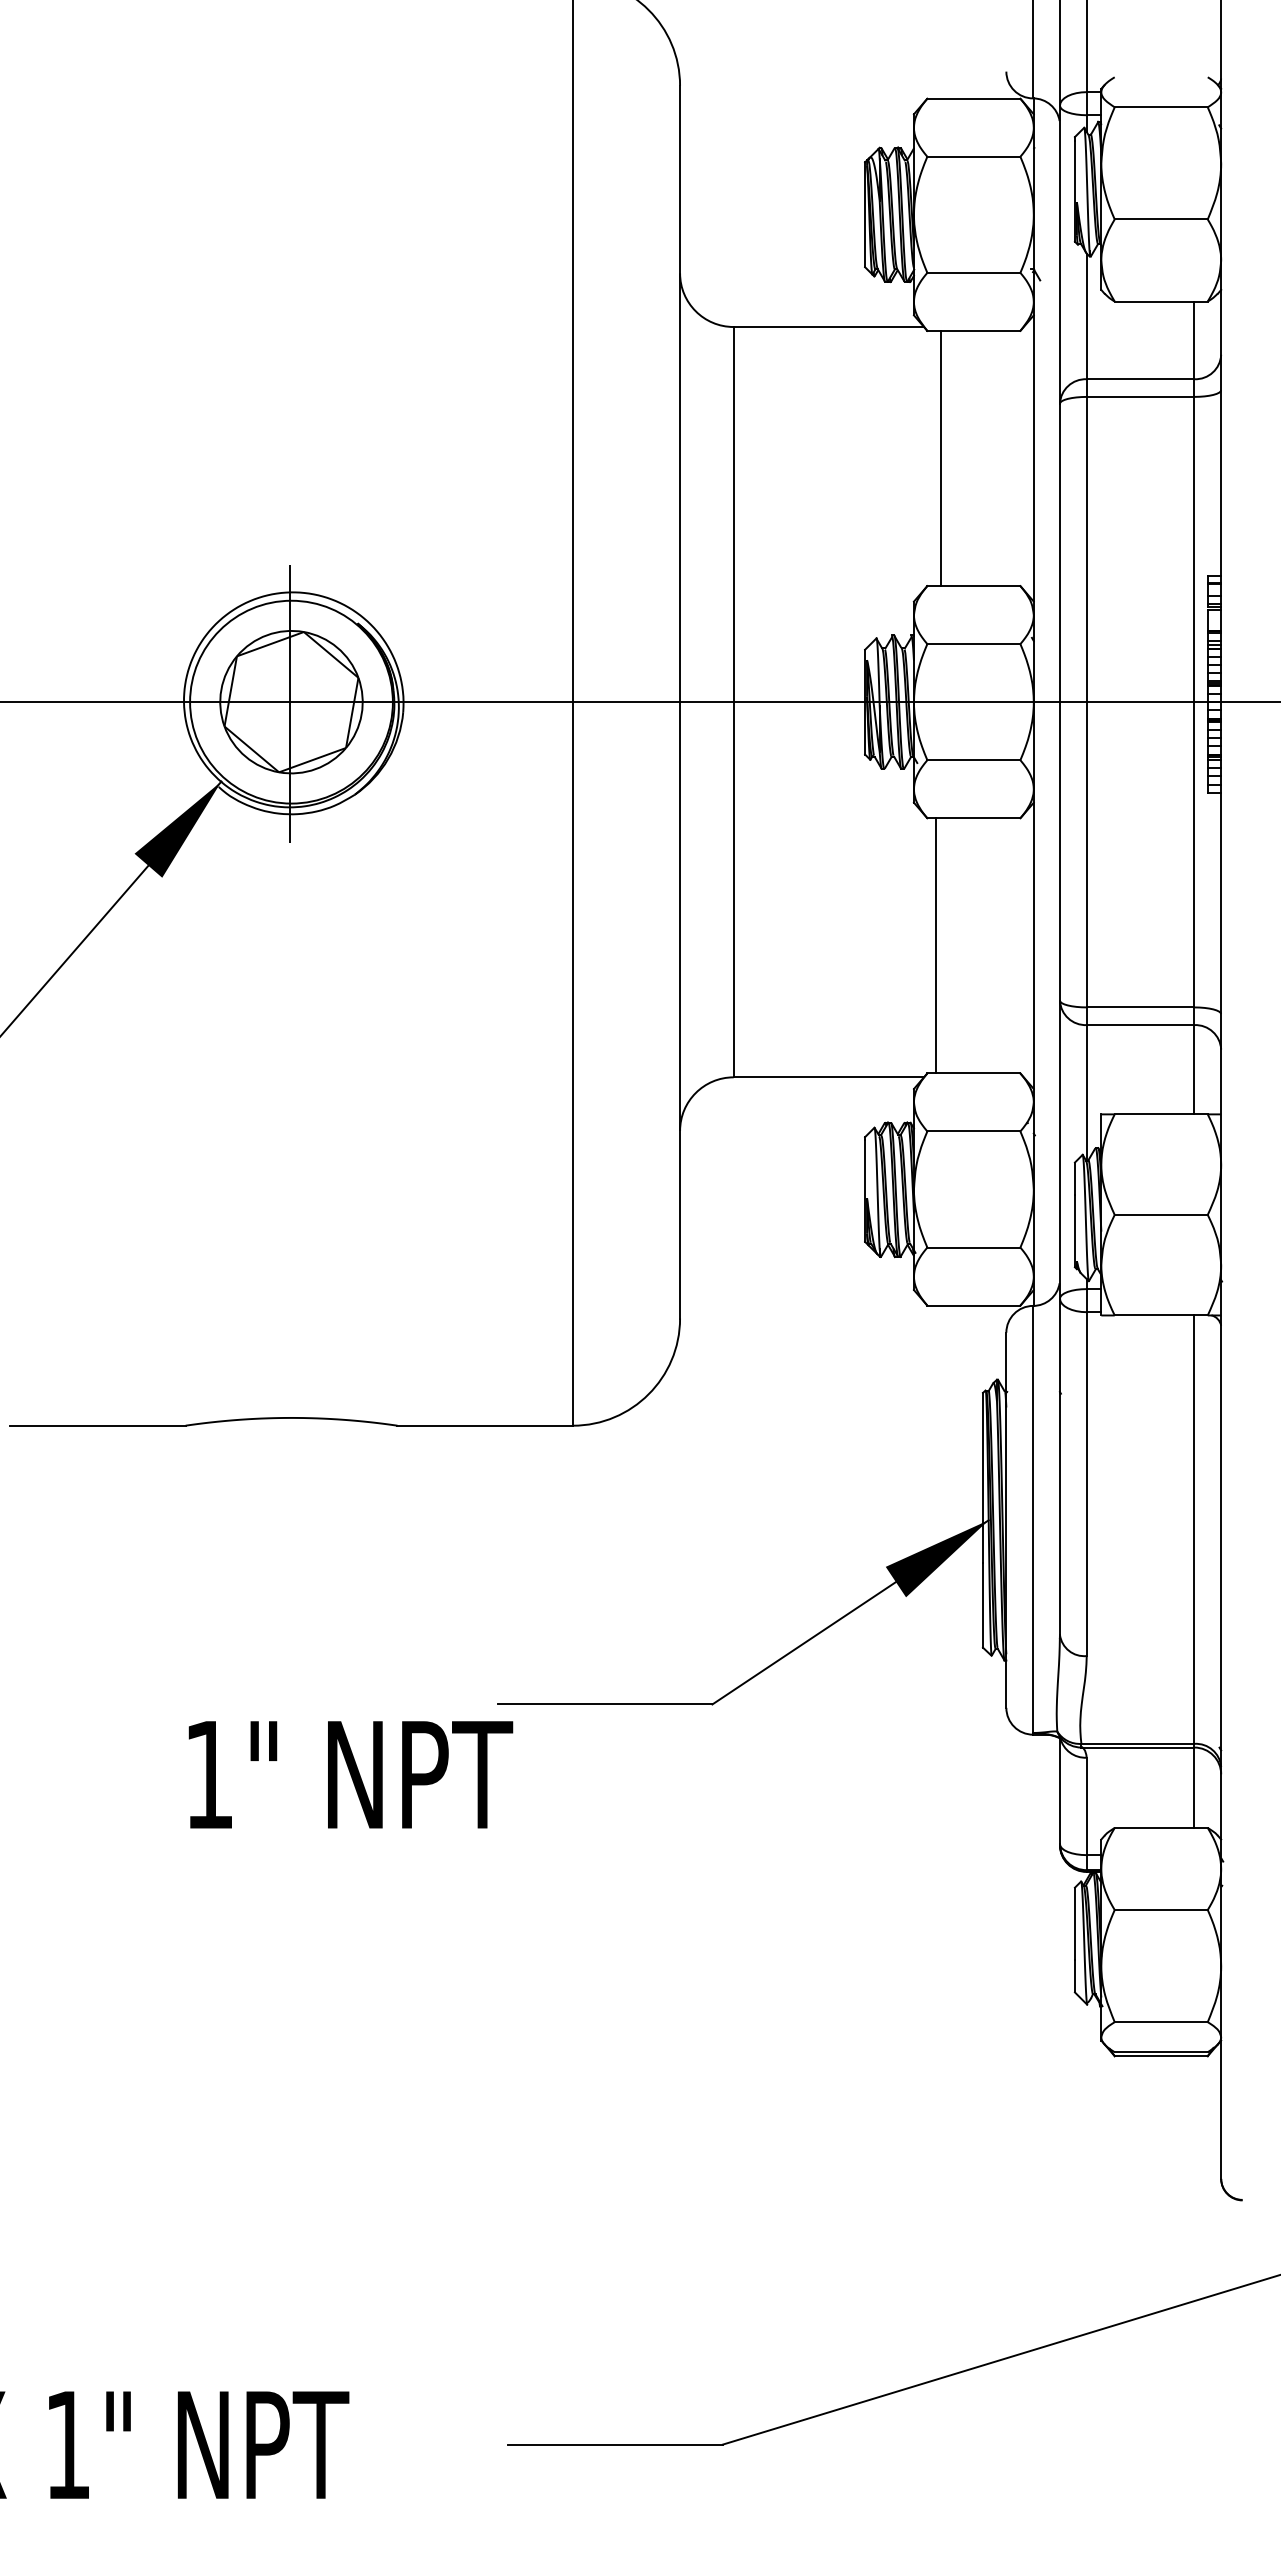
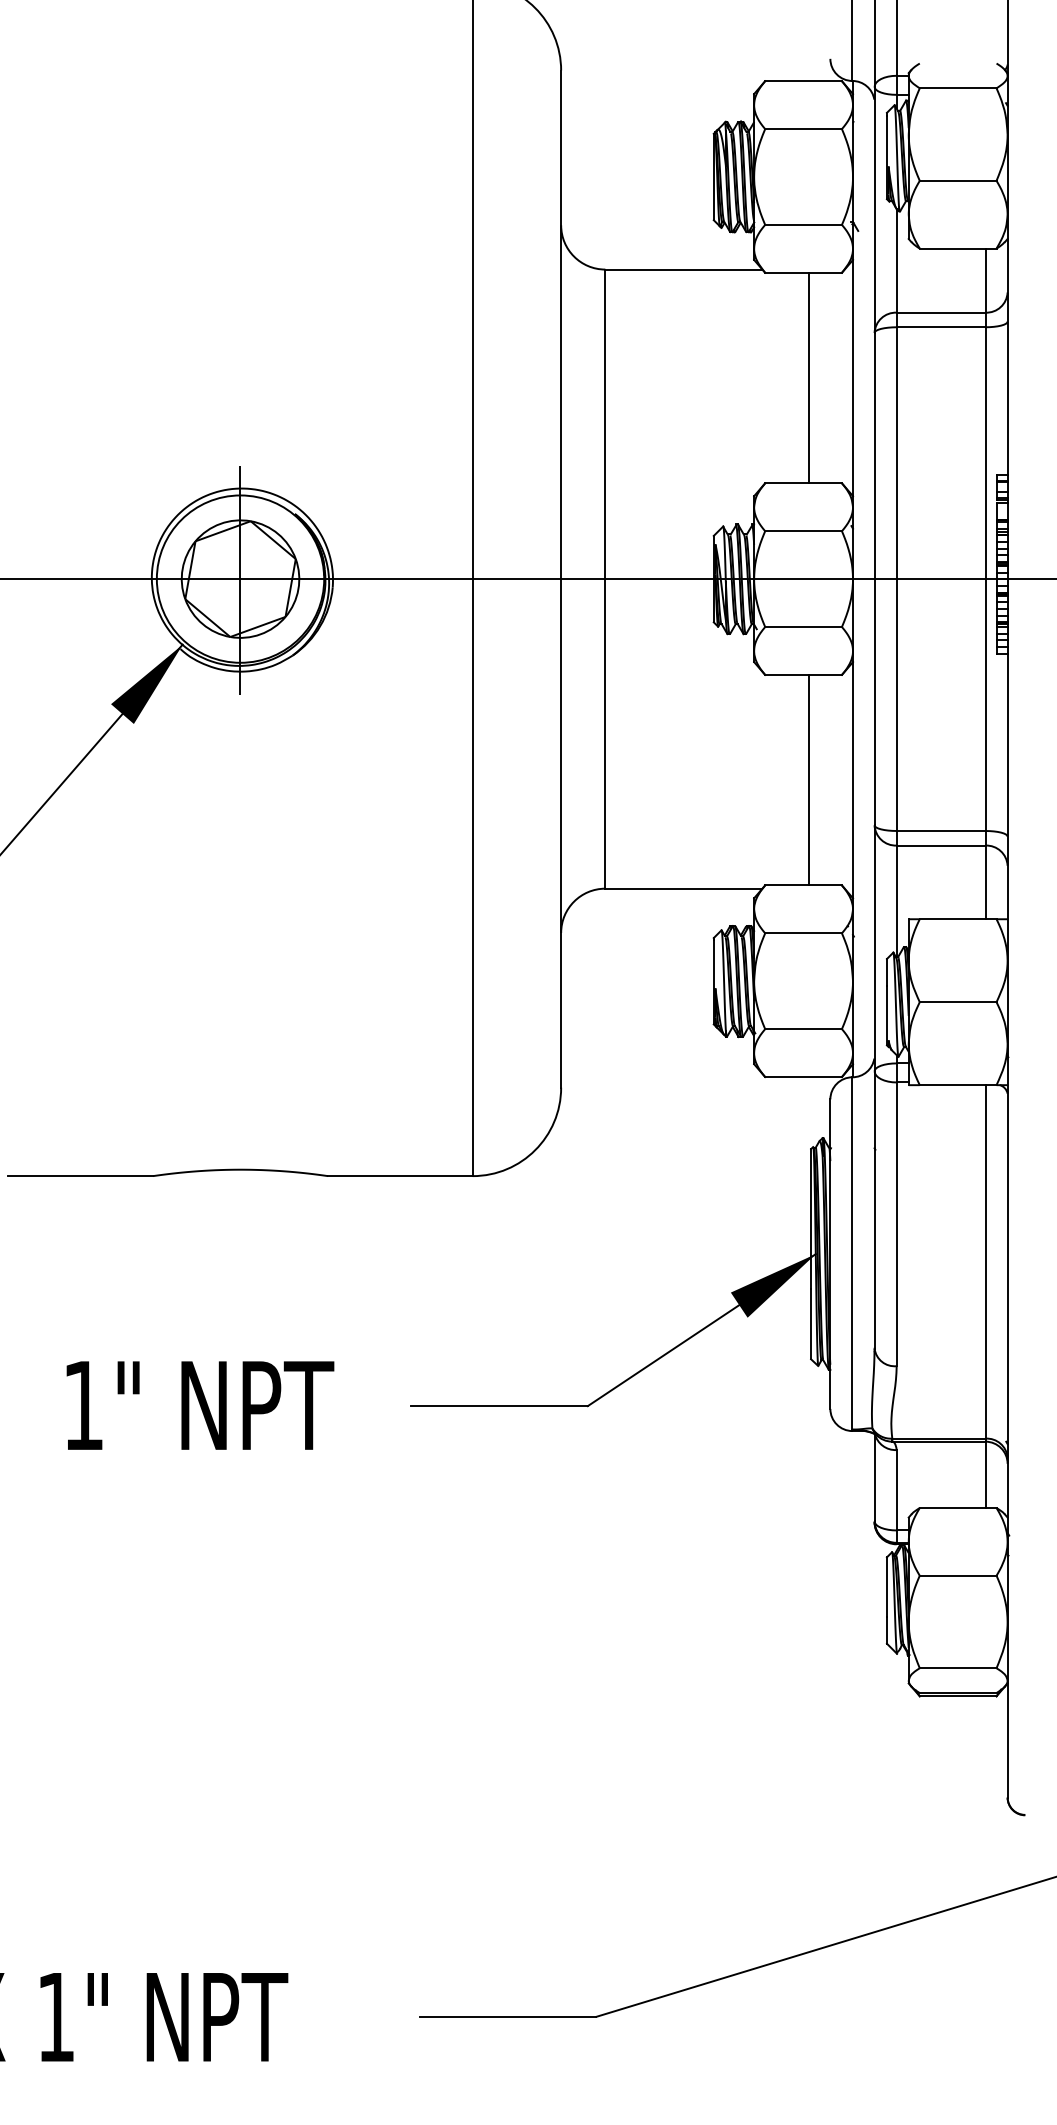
line: (941, 458) -> (809, 378), moved
line: (936, 945) -> (809, 779), moved
text: (350, 1774) -> (200, 1405), moved

